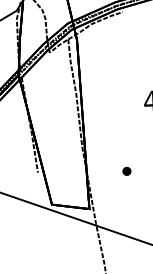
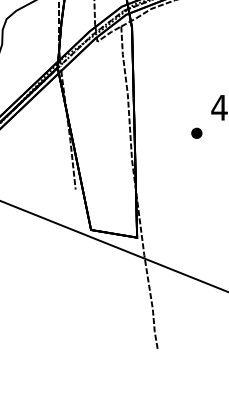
part: (126, 170) -> (196, 132), moved

